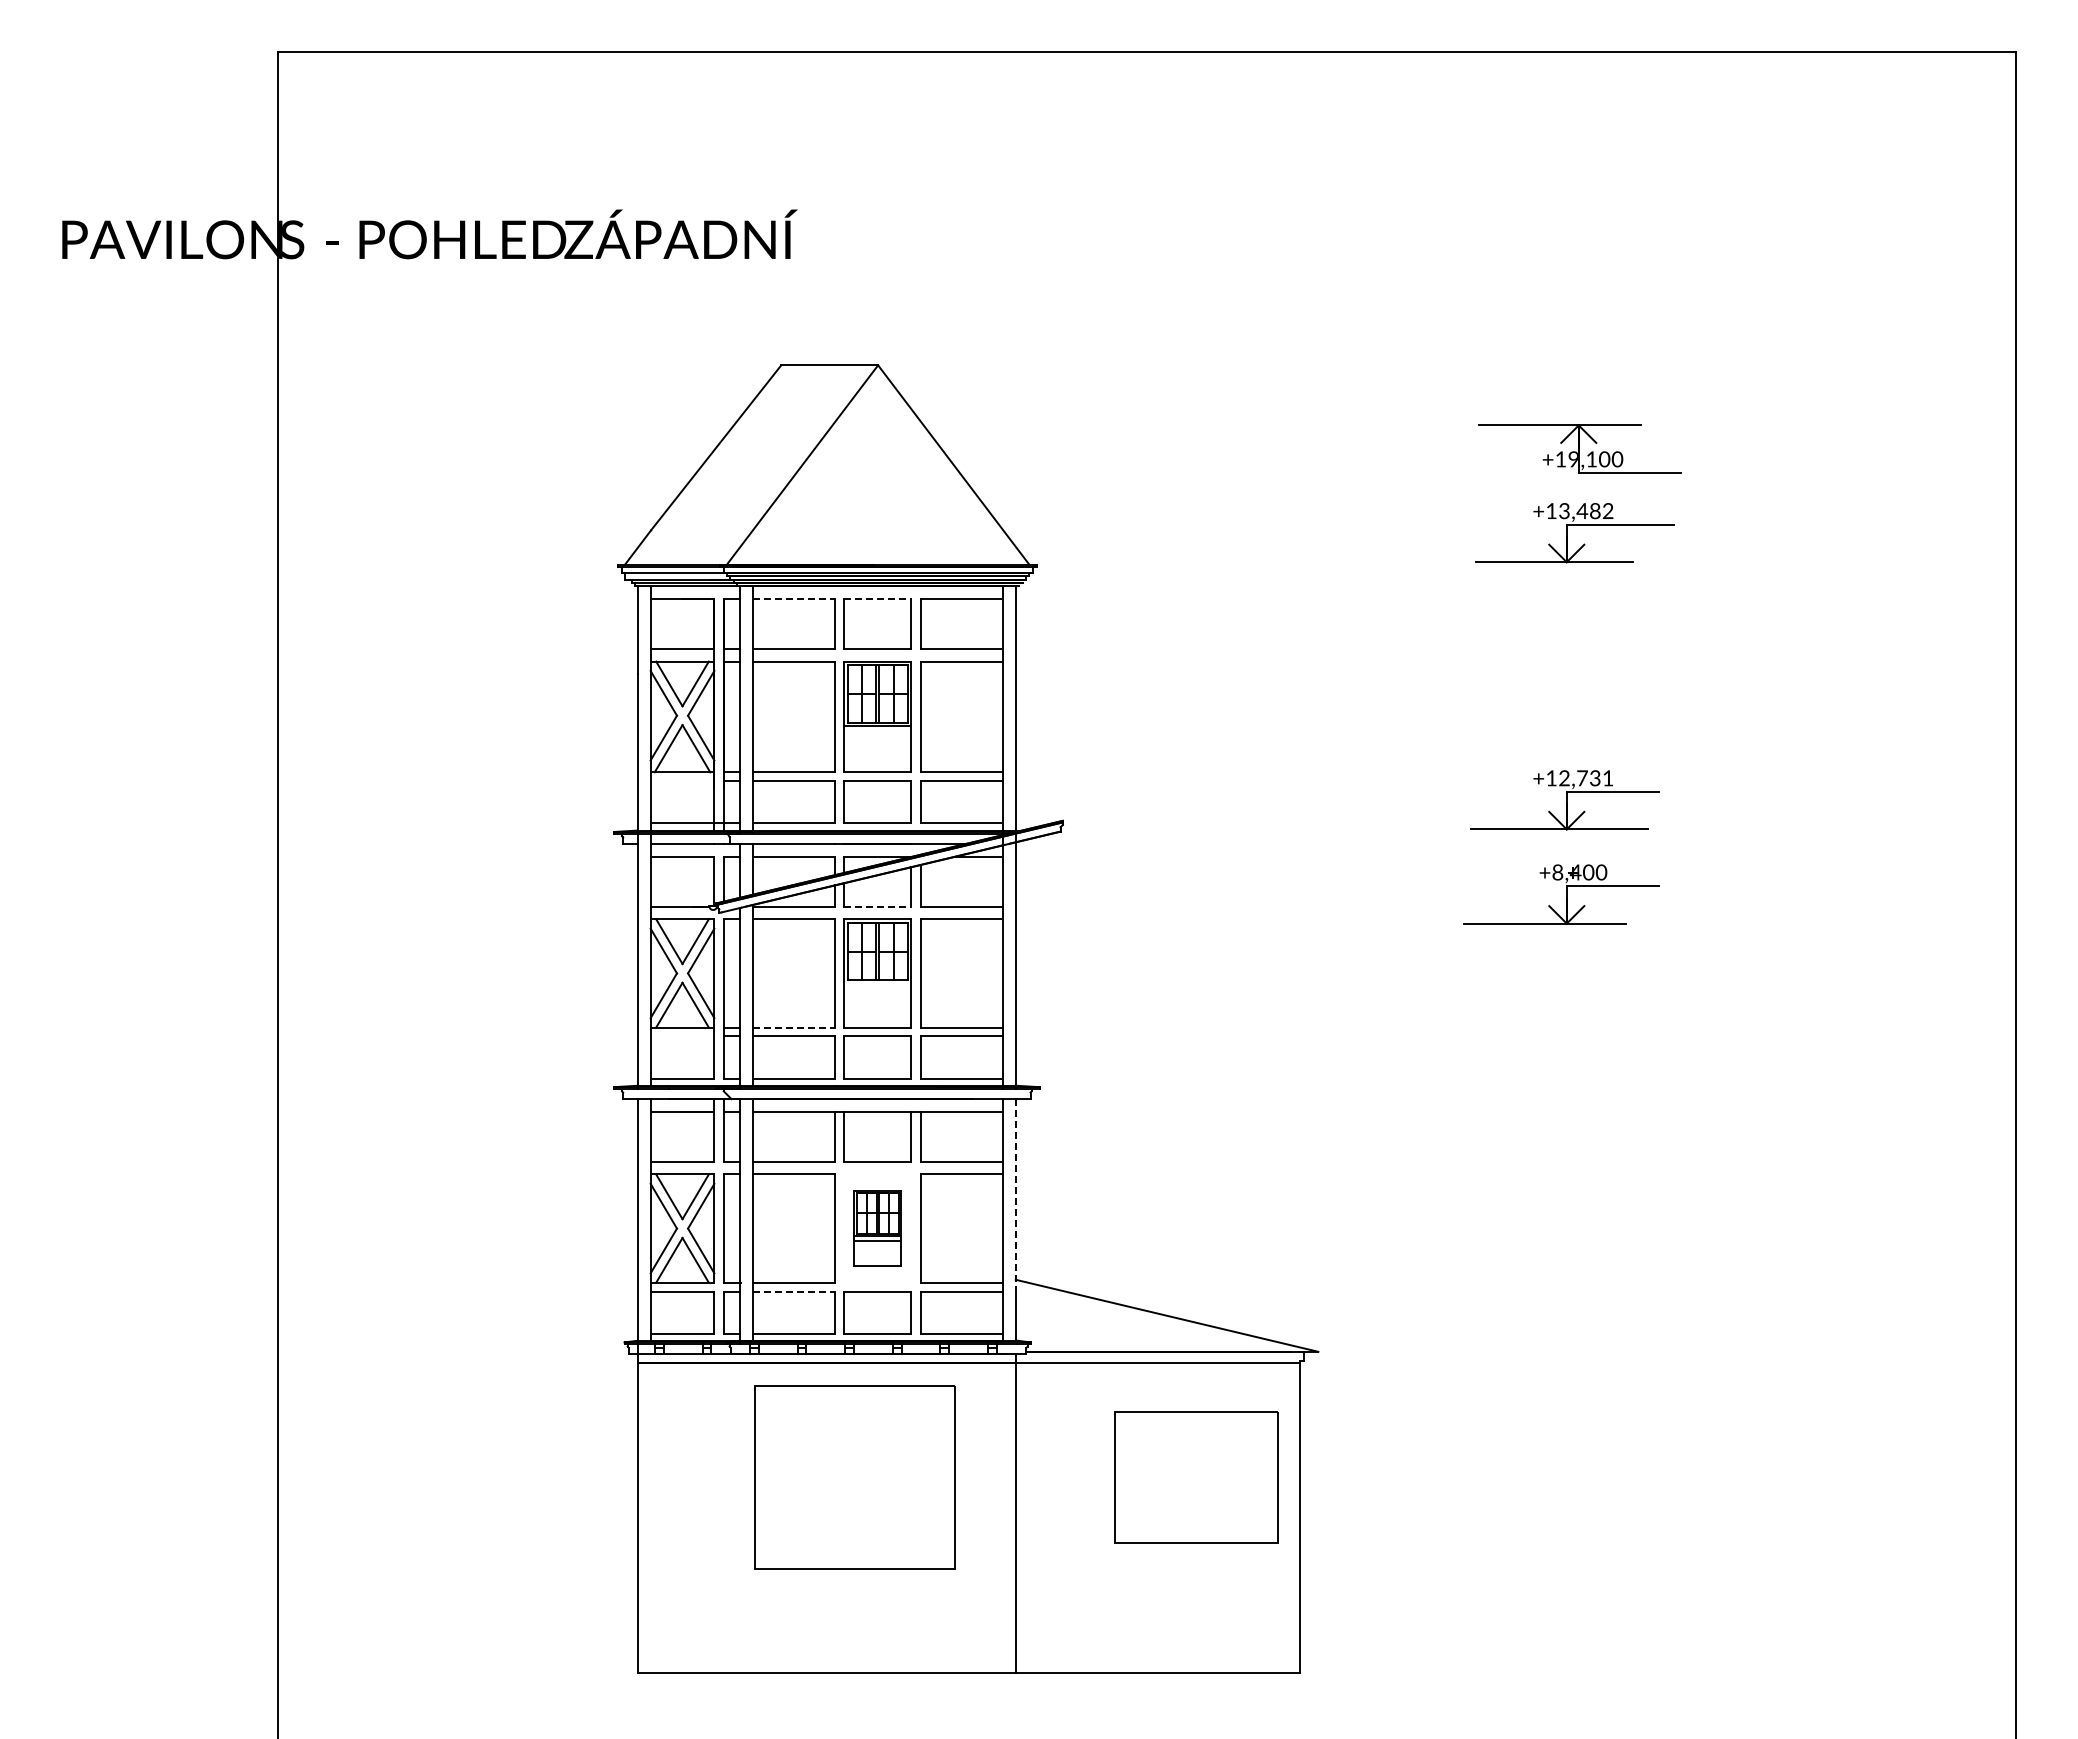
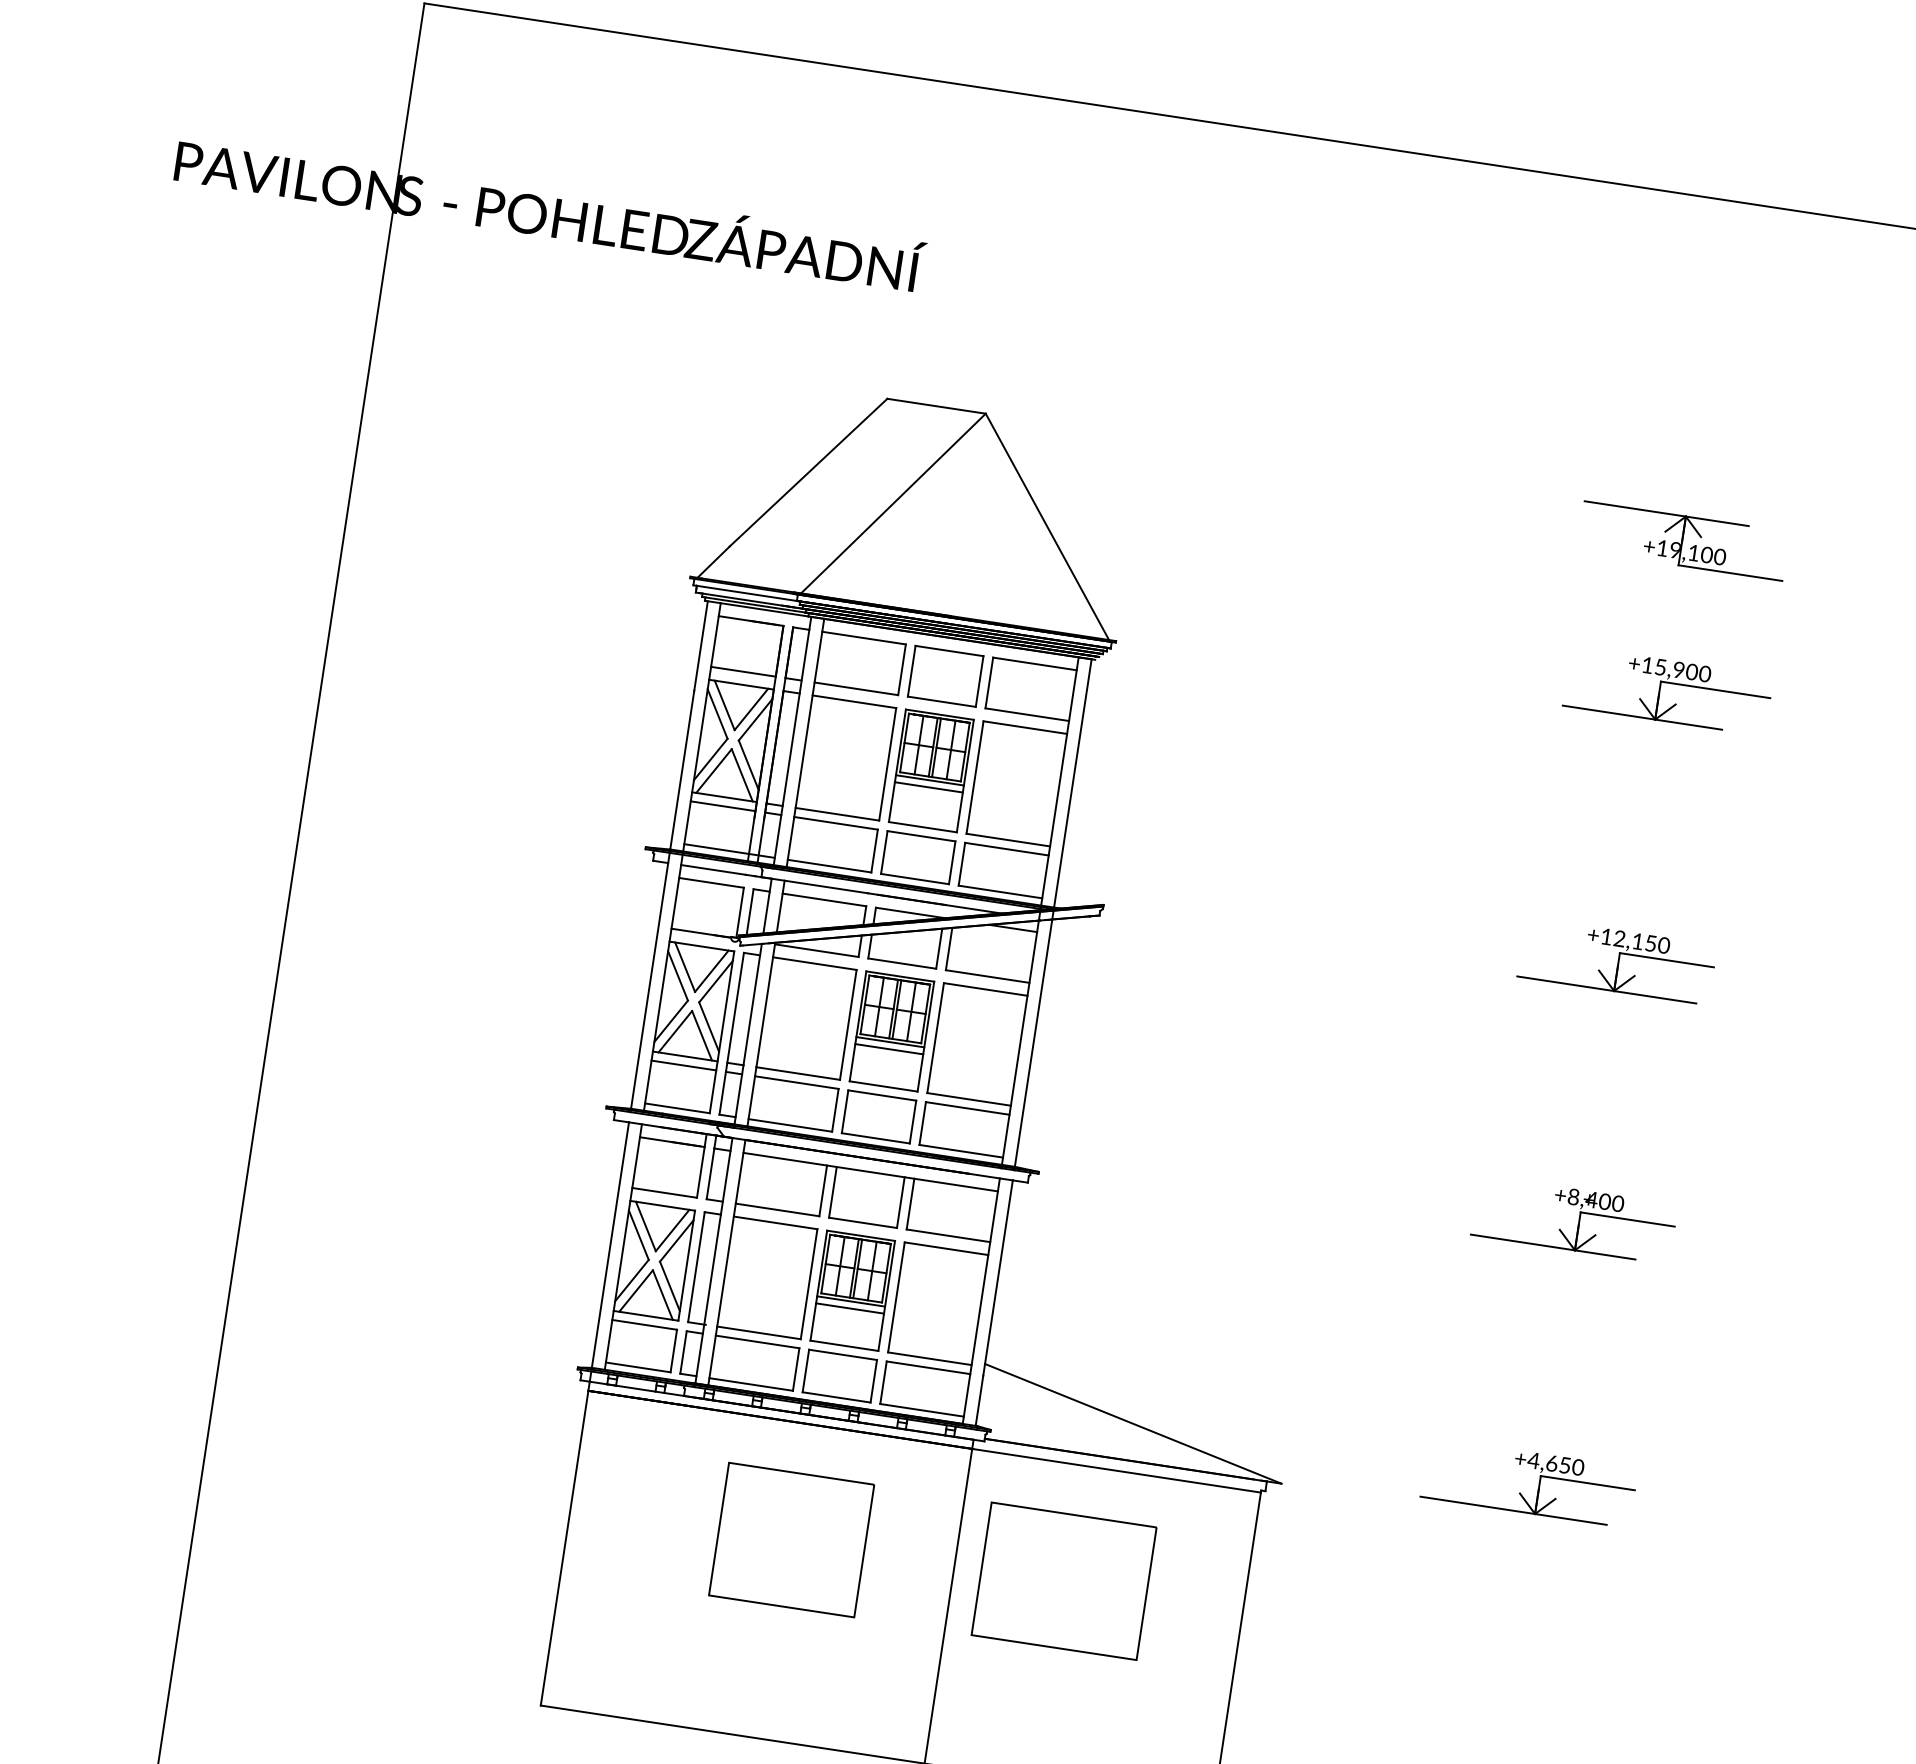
part: (1579, 448) -> (1683, 540), moved
text: (1586, 511) -> (1683, 671), +13,482 -> +15,900
line: (794, 598) -> (864, 637), dashed -> solid
line: (878, 598) -> (950, 650), dashed -> solid
line: (877, 733) -> (928, 787), added
text: (1595, 778) -> (1651, 943), +12,731 -> +12,150
line: (682, 781) -> (723, 806), added
part: (1561, 894) -> (1574, 1219), moved
line: (878, 906) -> (902, 963), dashed -> solid
line: (877, 983) -> (890, 1041), added
line: (877, 990) -> (889, 1048), added
line: (794, 1027) -> (799, 1073), dashed -> solid
line: (682, 1036) -> (683, 1065), added
line: (1015, 1195) -> (997, 1278), dashed -> solid
part: (877, 1228) -> (852, 1290), size x1.43
line: (794, 1291) -> (758, 1341), dashed -> solid
part: (1566, 1315) -> (1539, 1484), added
part: (855, 1477) -> (791, 1540), size x0.71
part: (1196, 1477) -> (1064, 1581), moved

